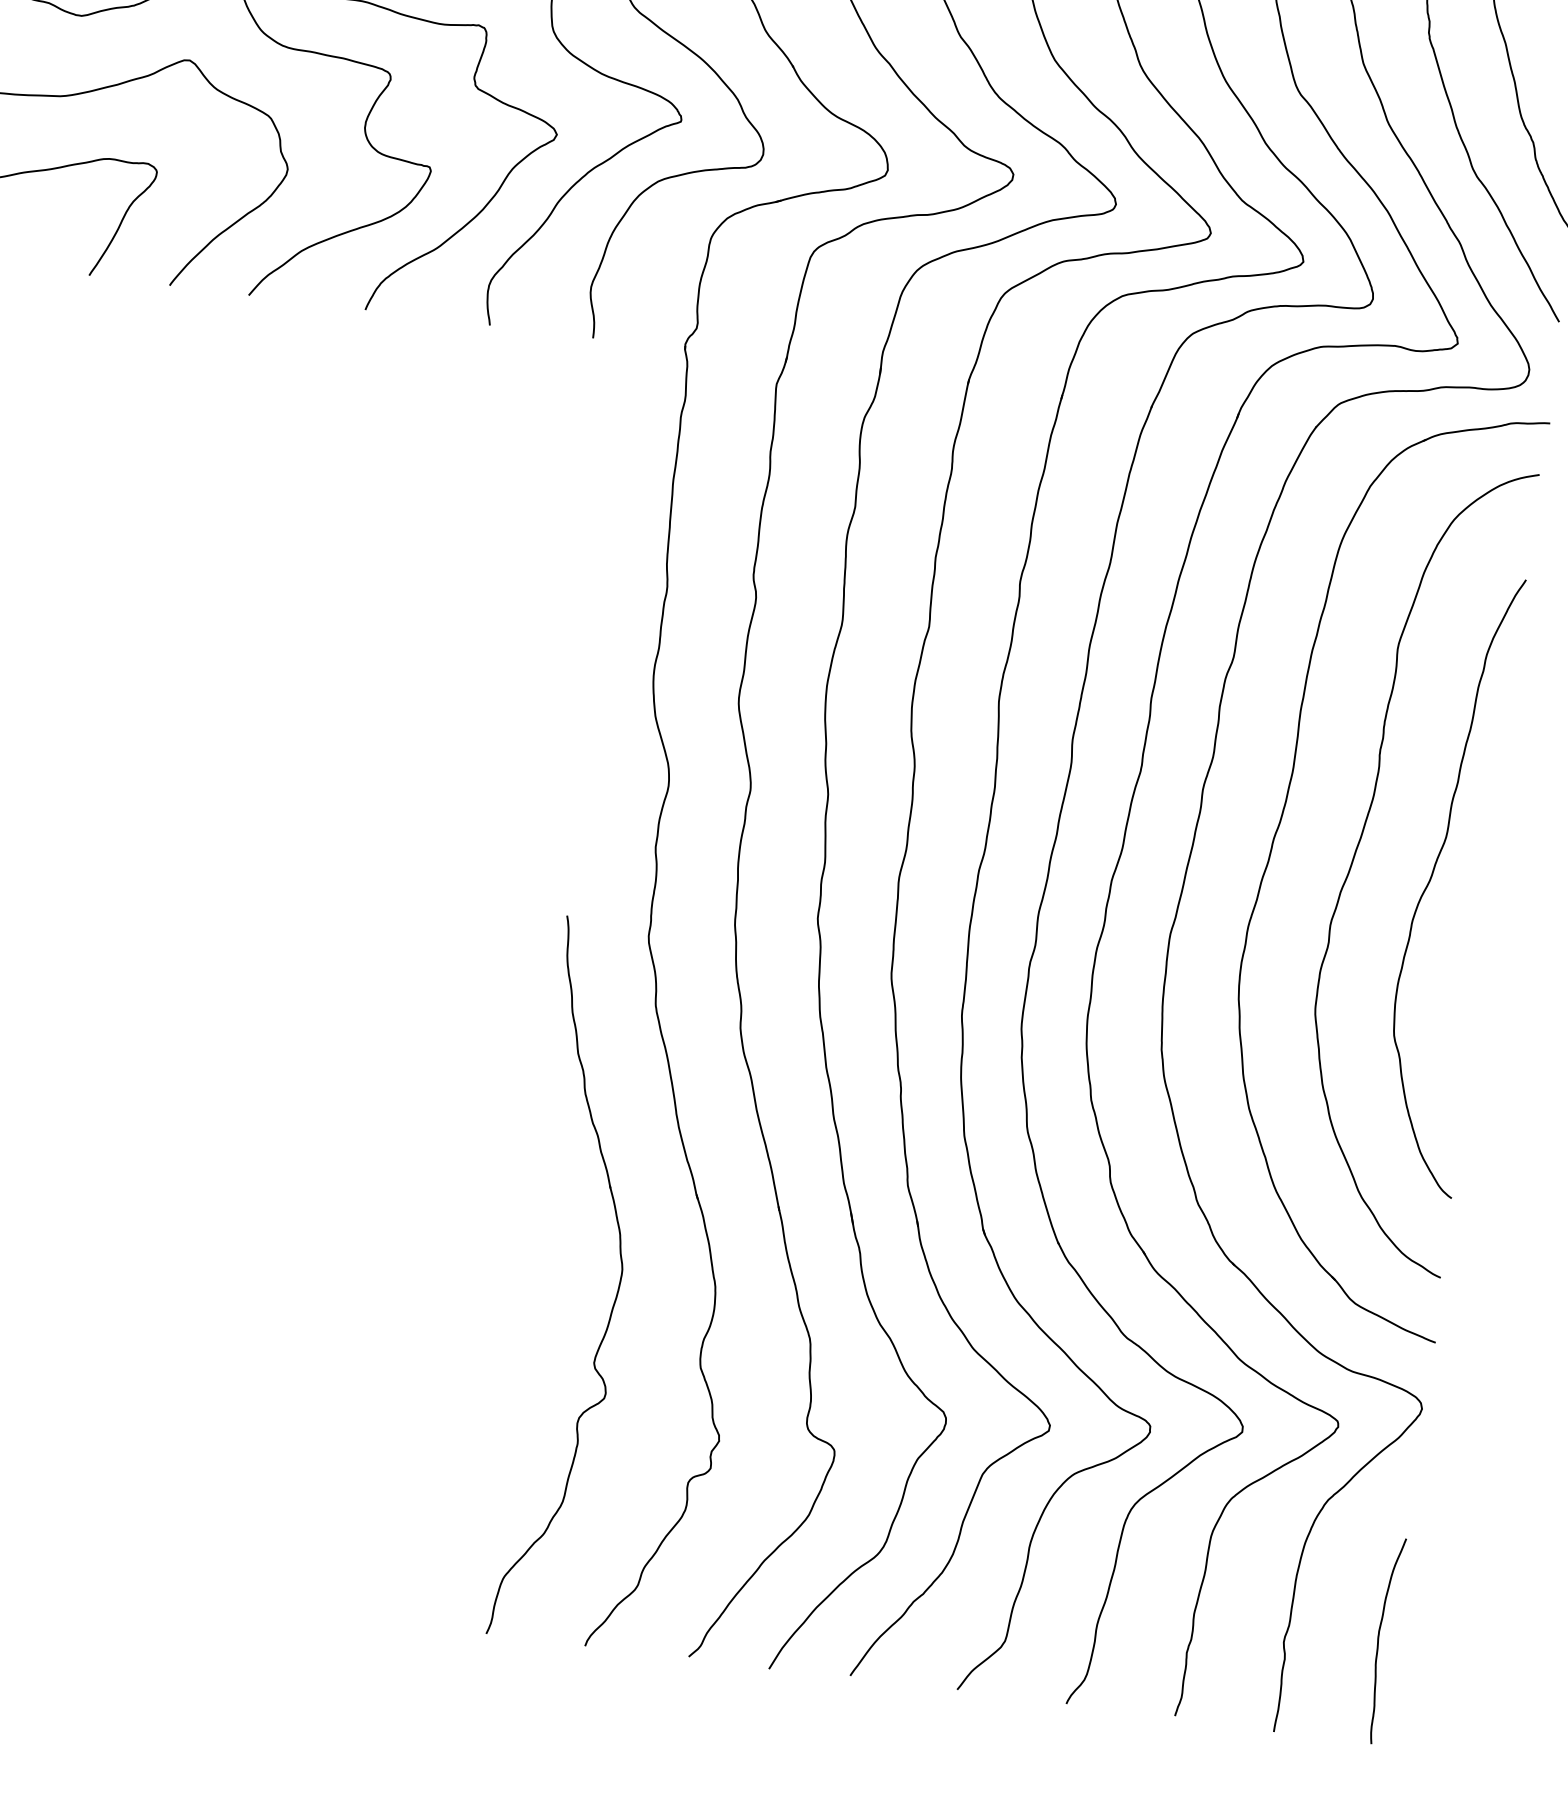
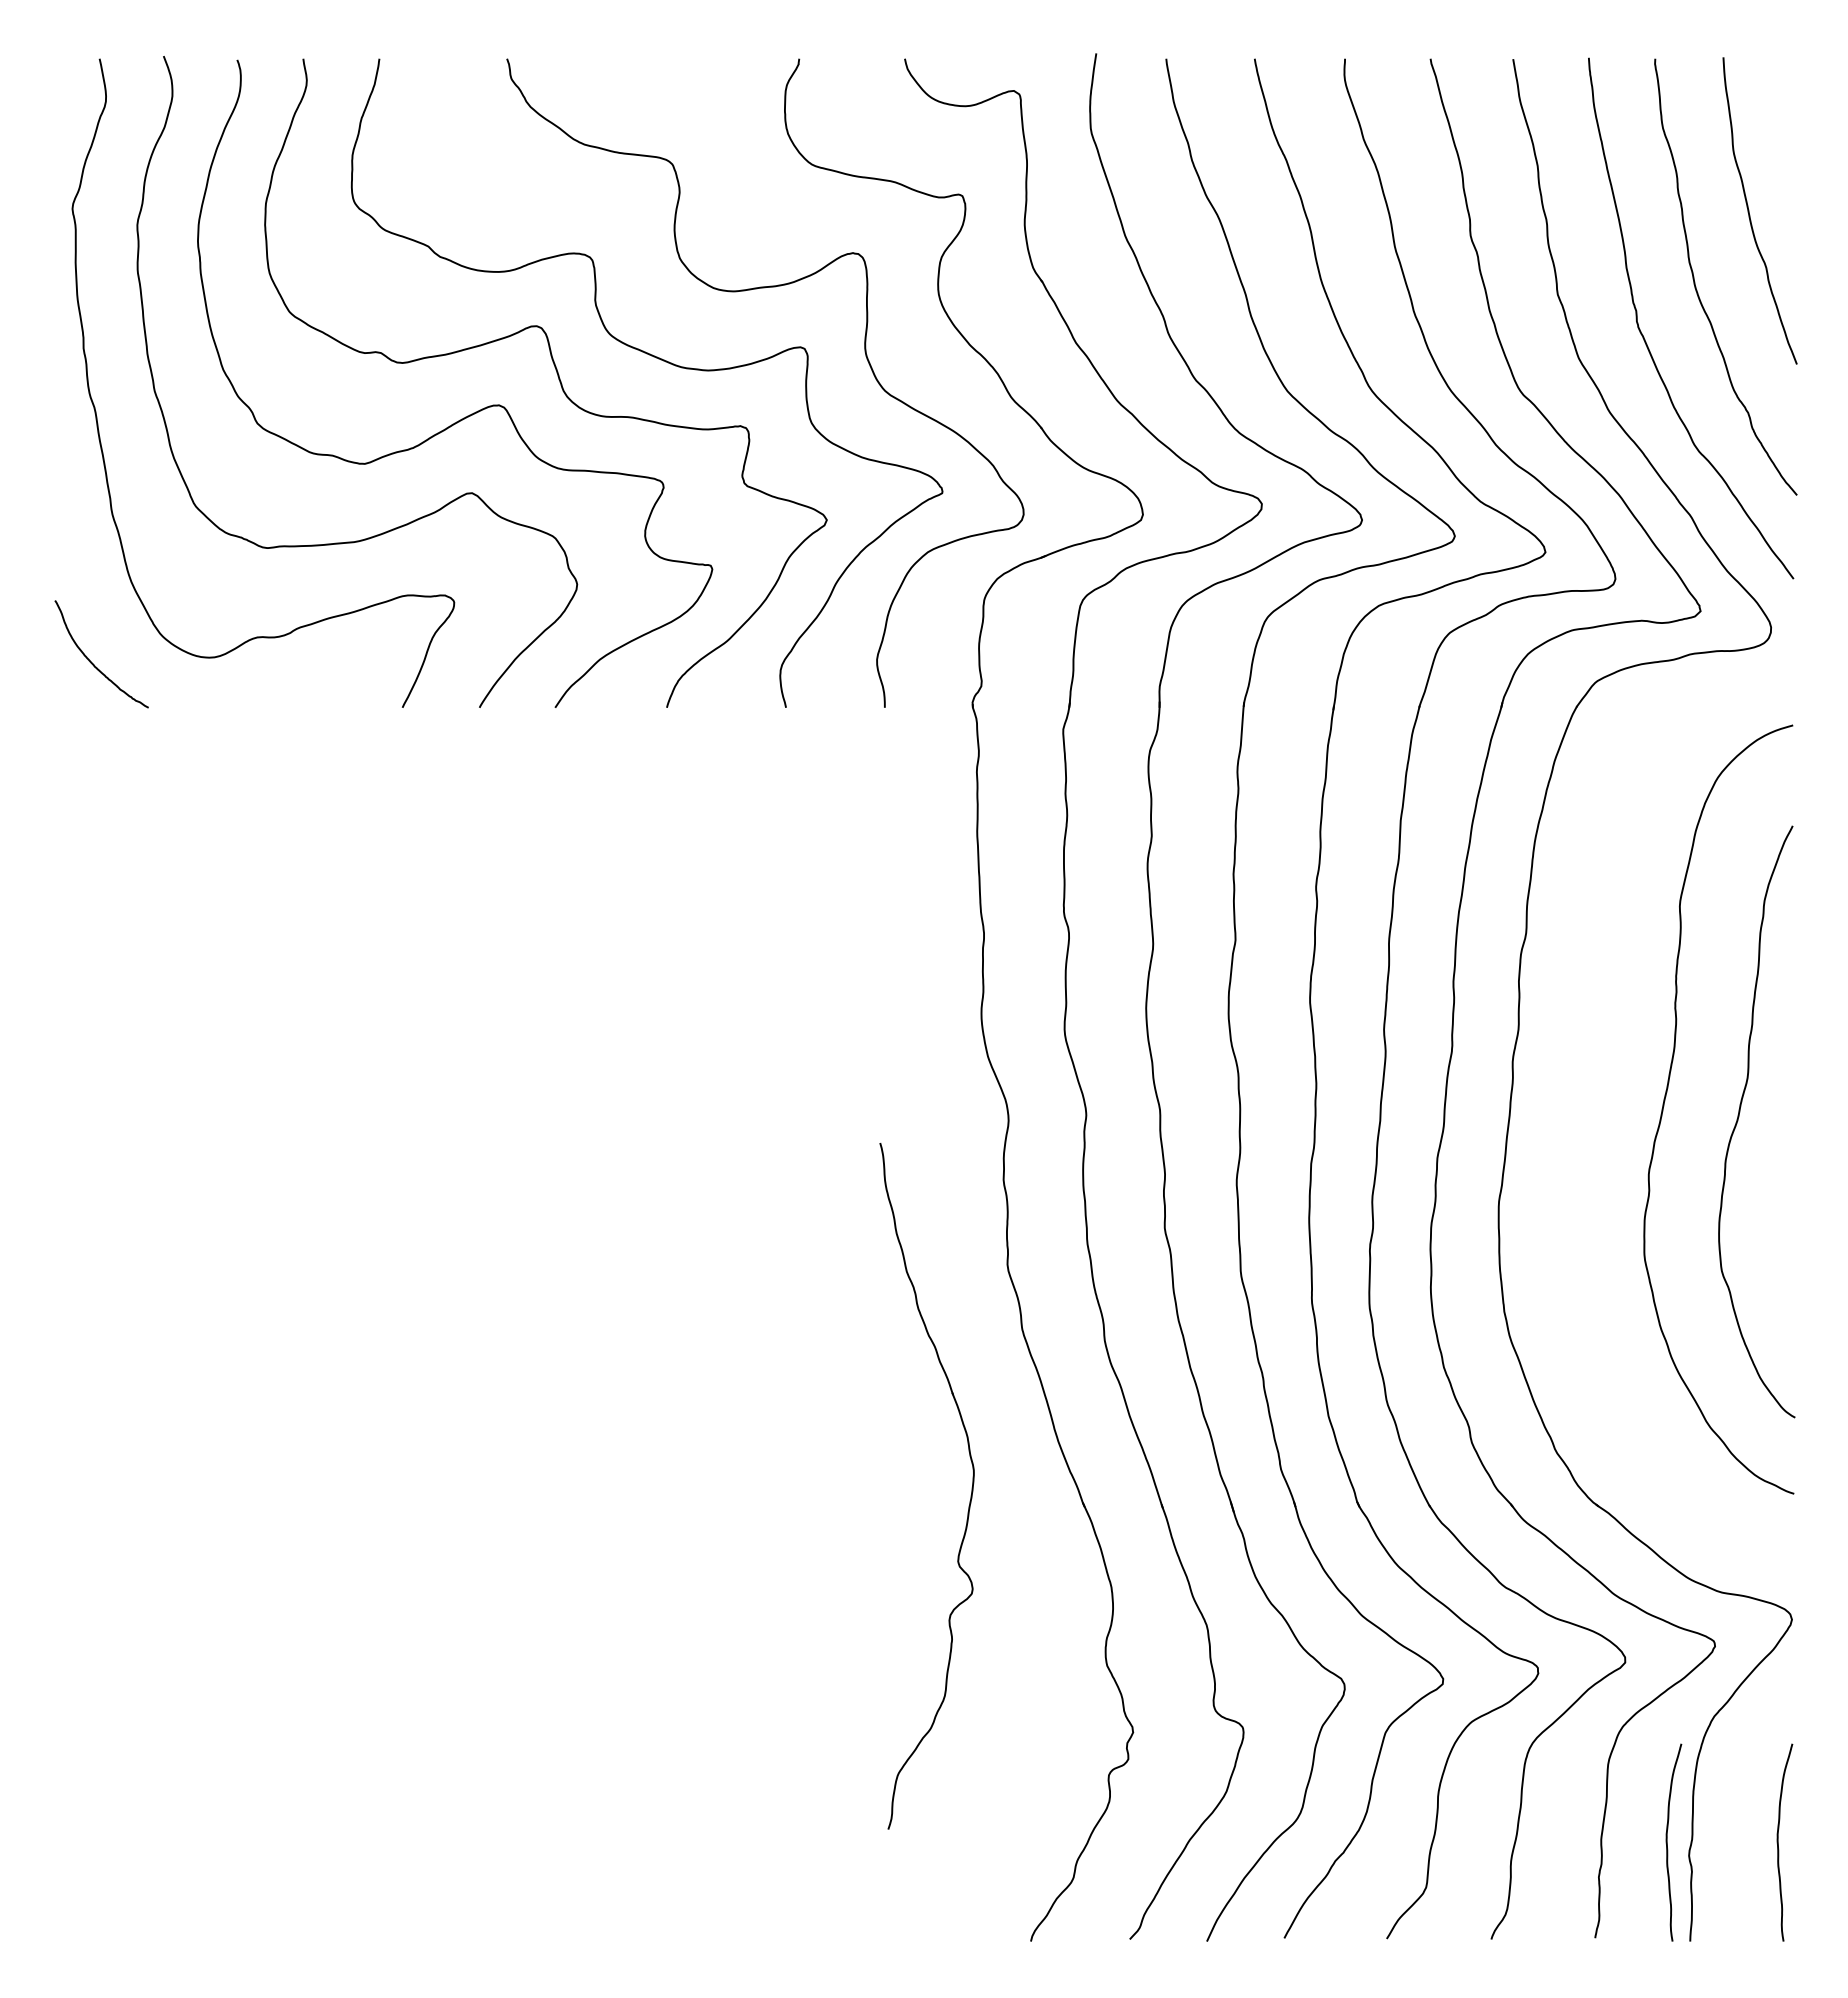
part: (1278, 830) -> (1588, 1091), removed
part: (615, 1295) -> (970, 1495), moved
curve: (1263, 1625) -> (1667, 1842), added

